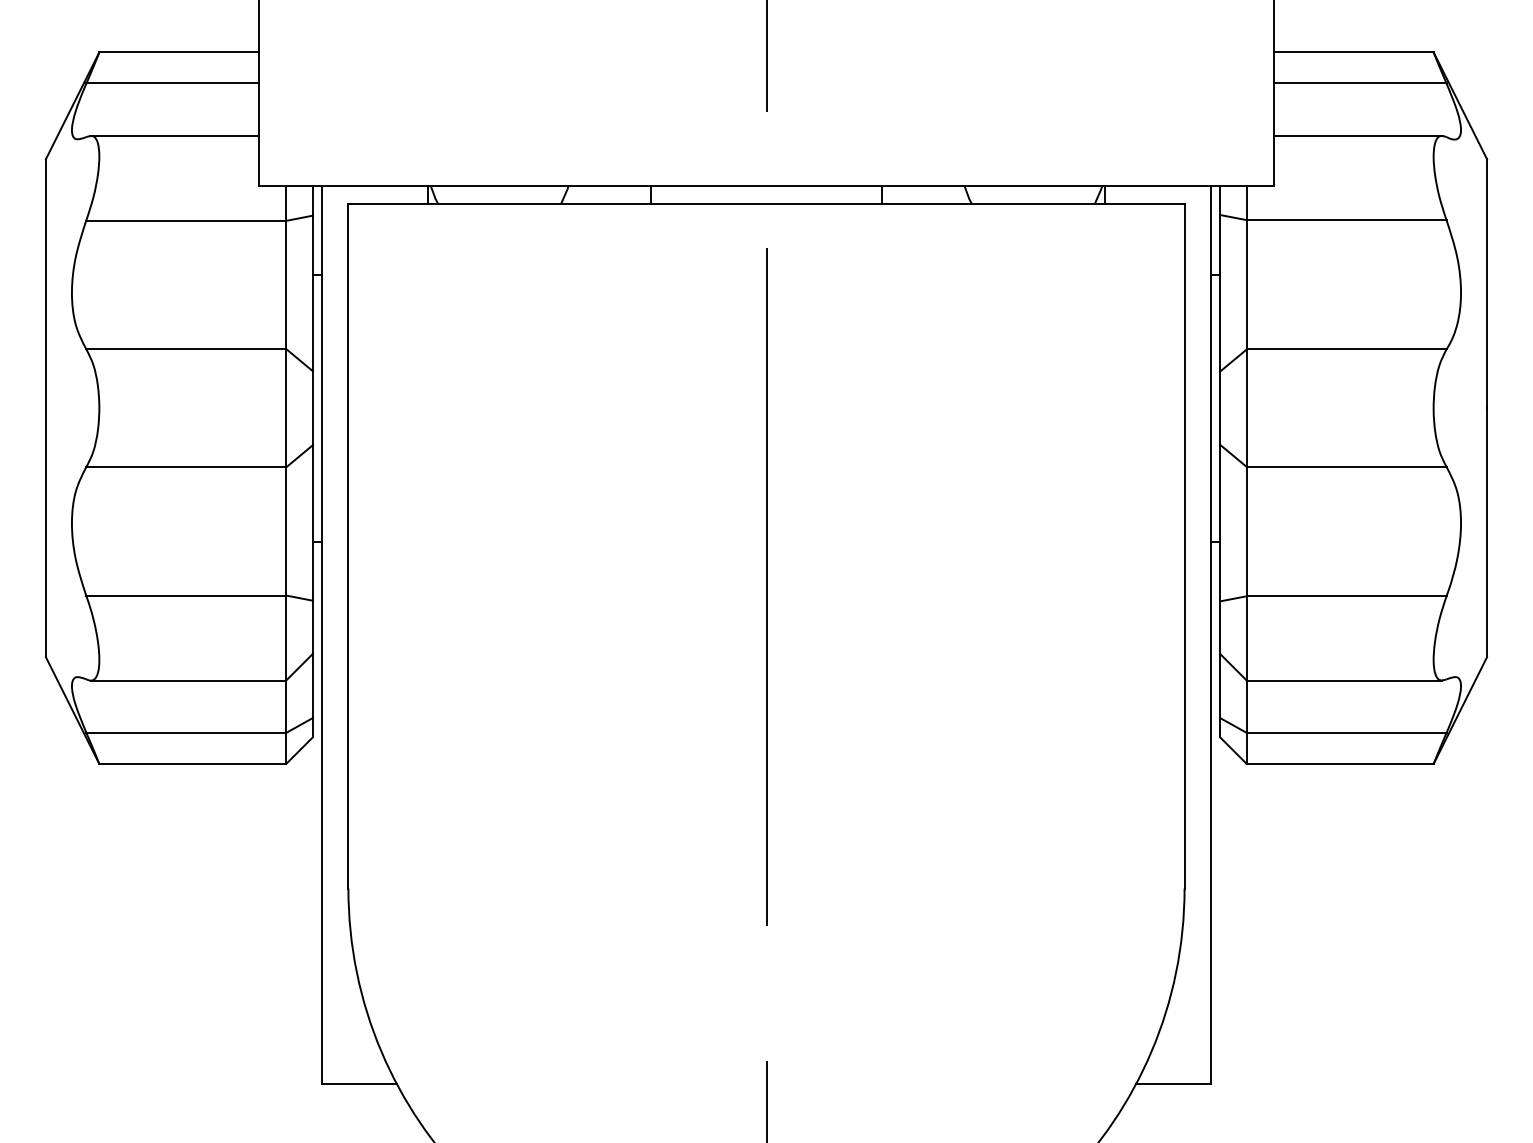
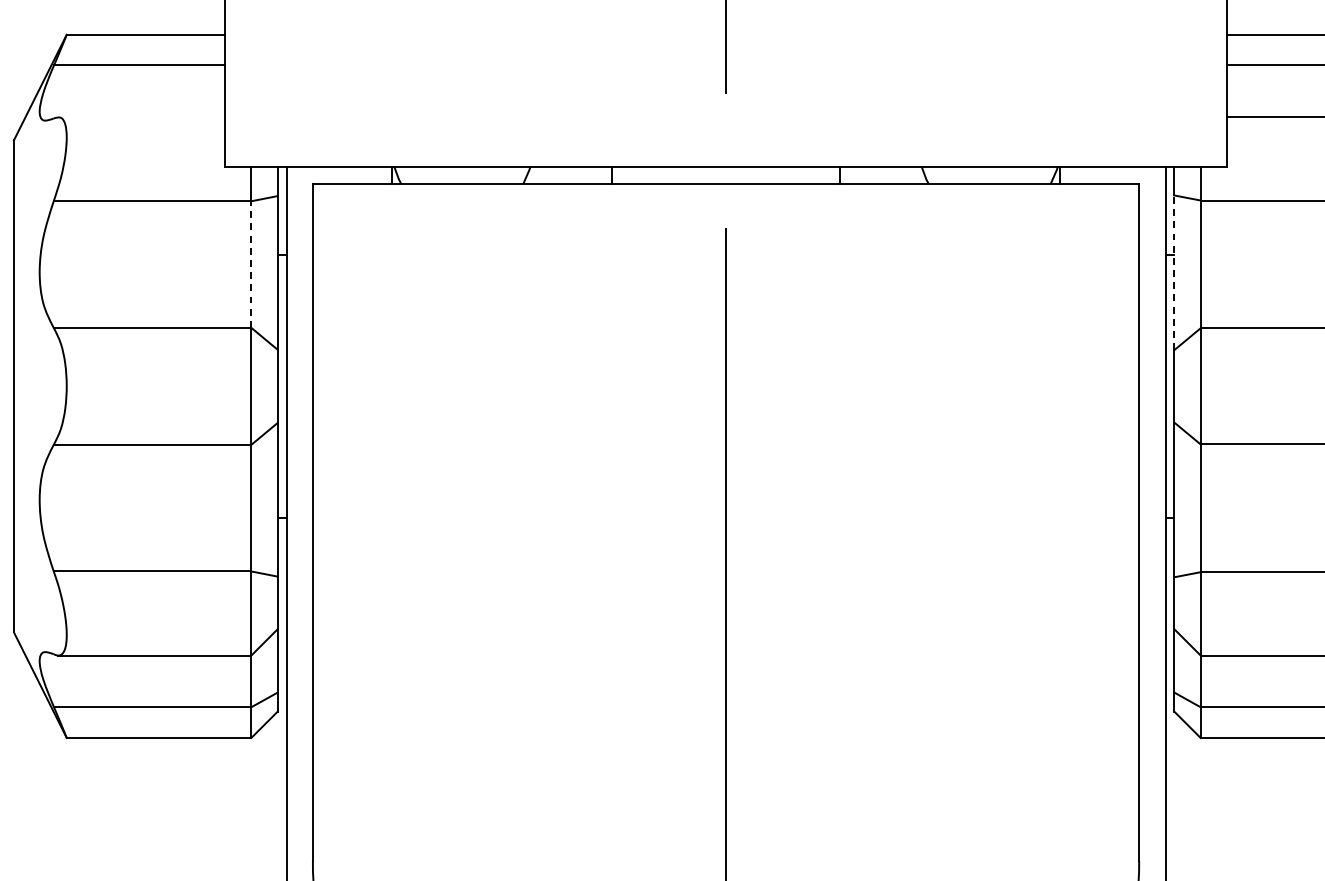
line: (174, 135) -> (141, 116), removed
line: (286, 284) -> (251, 264), solid -> dashed
line: (1220, 292) -> (1174, 272), solid -> dashed

